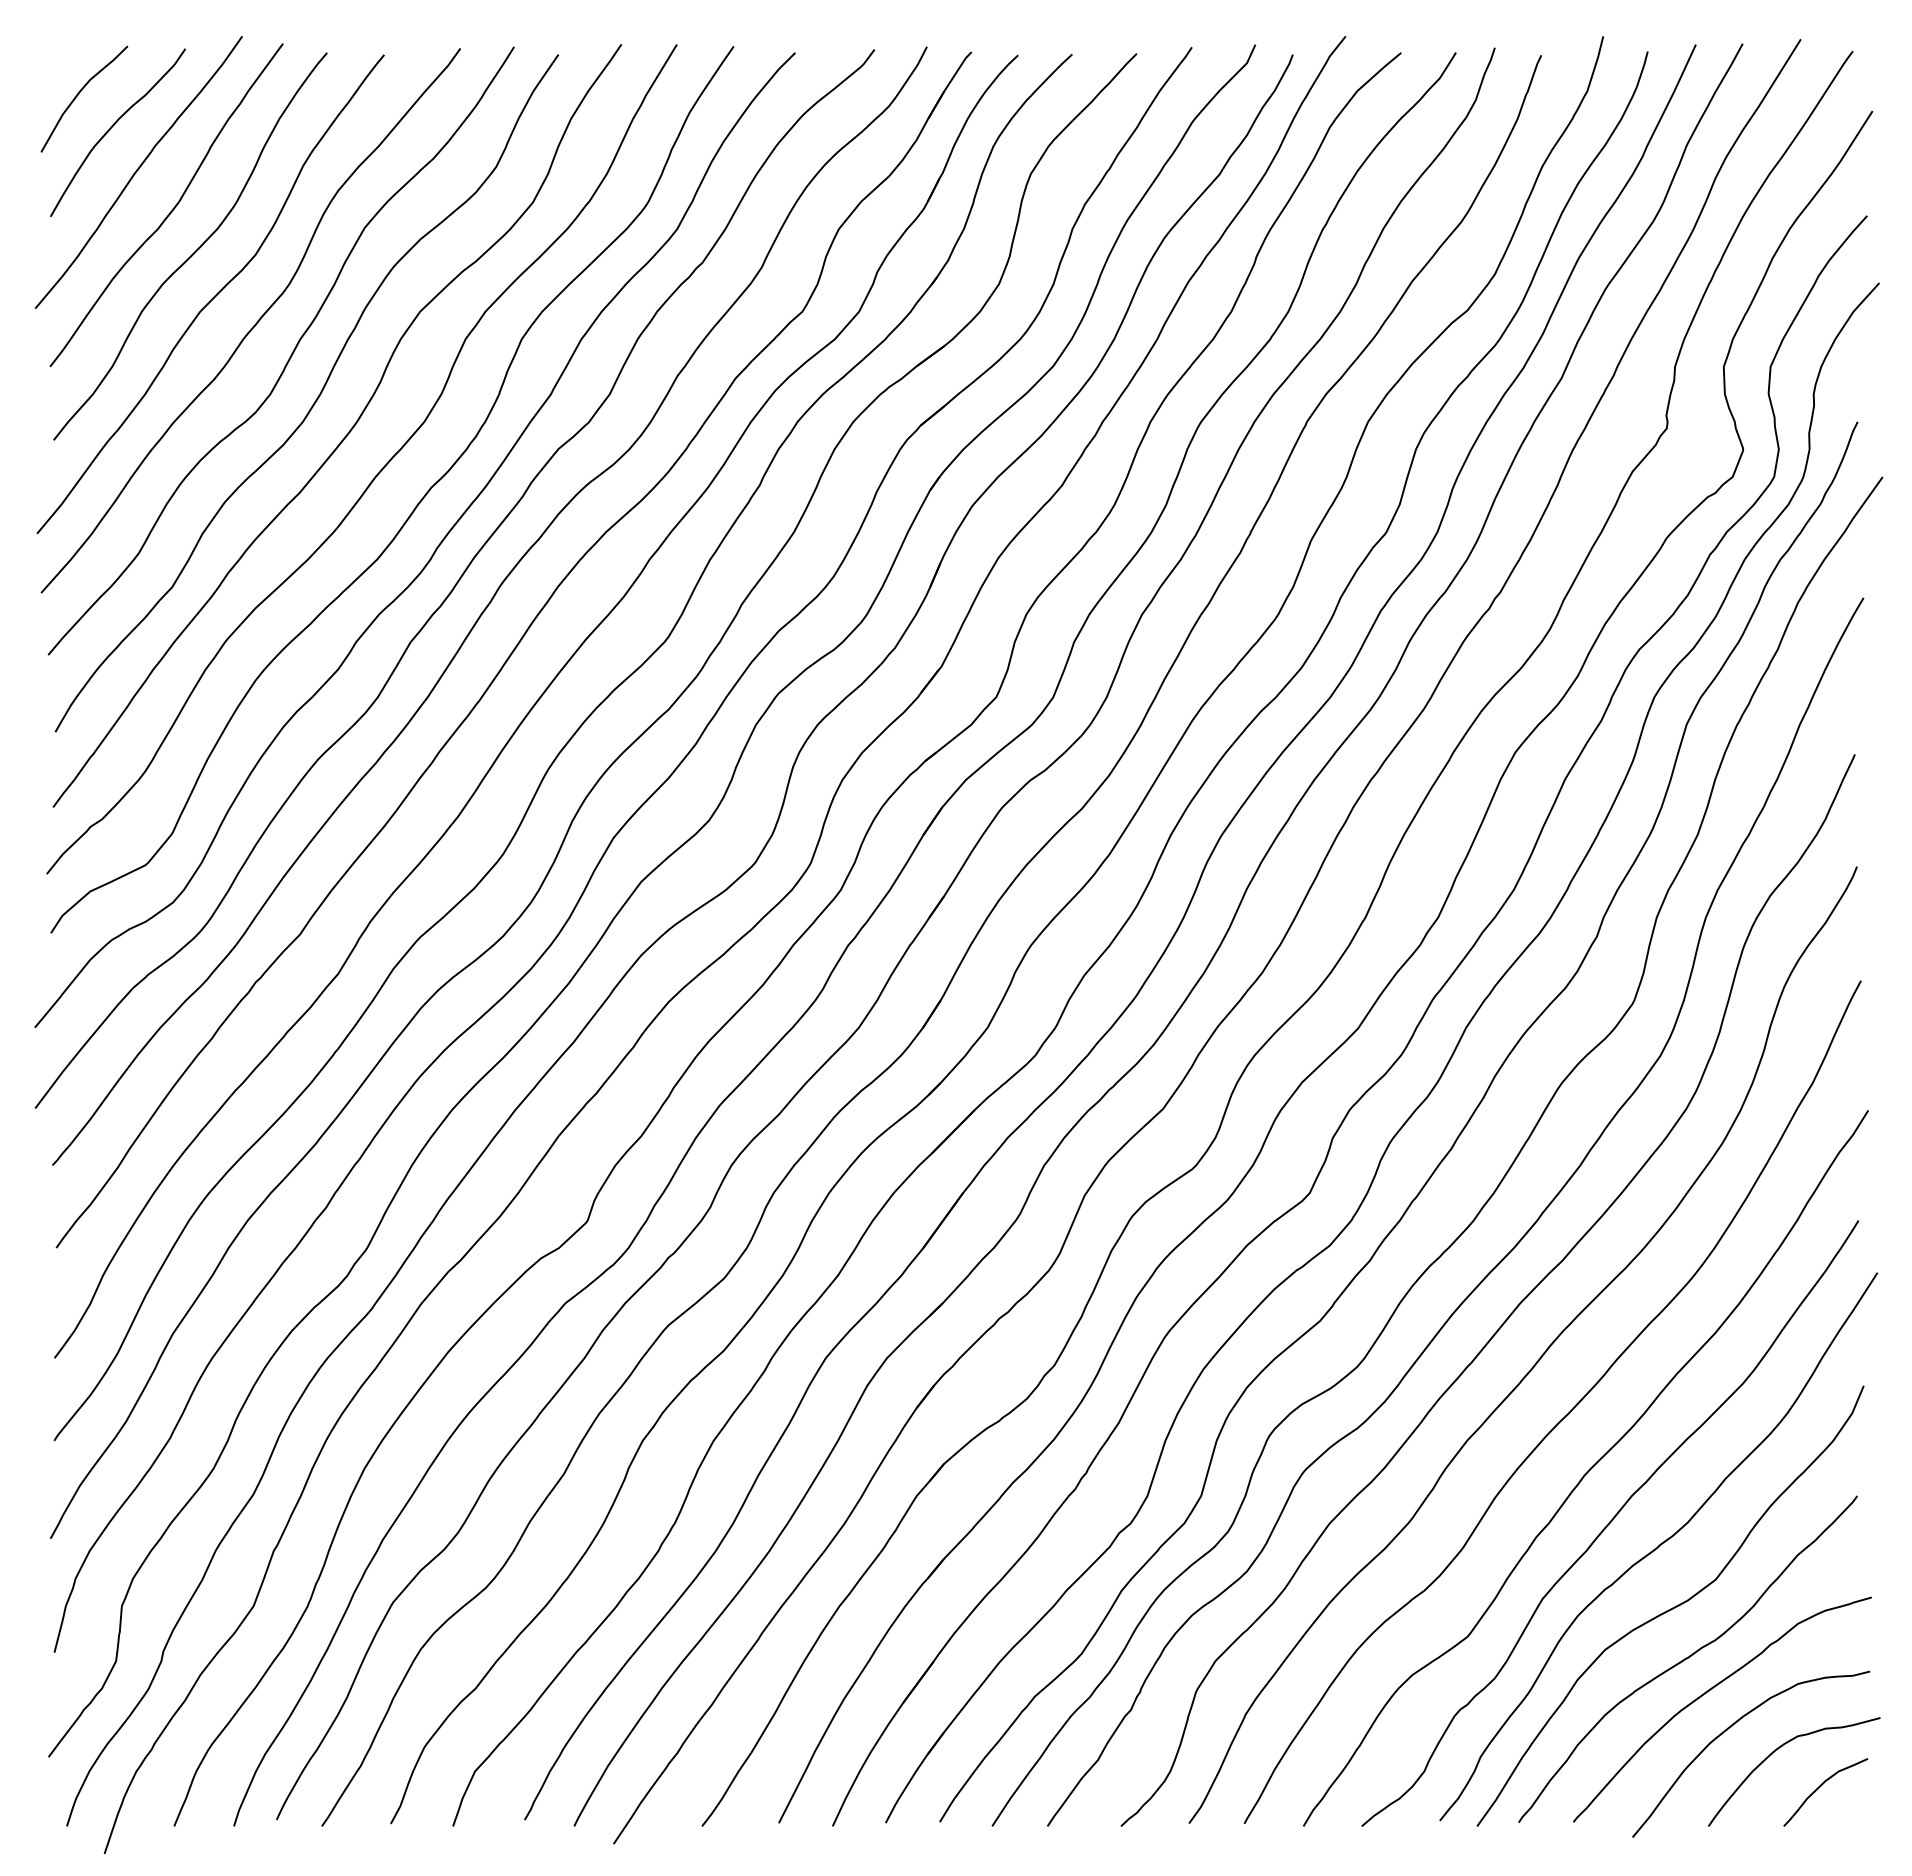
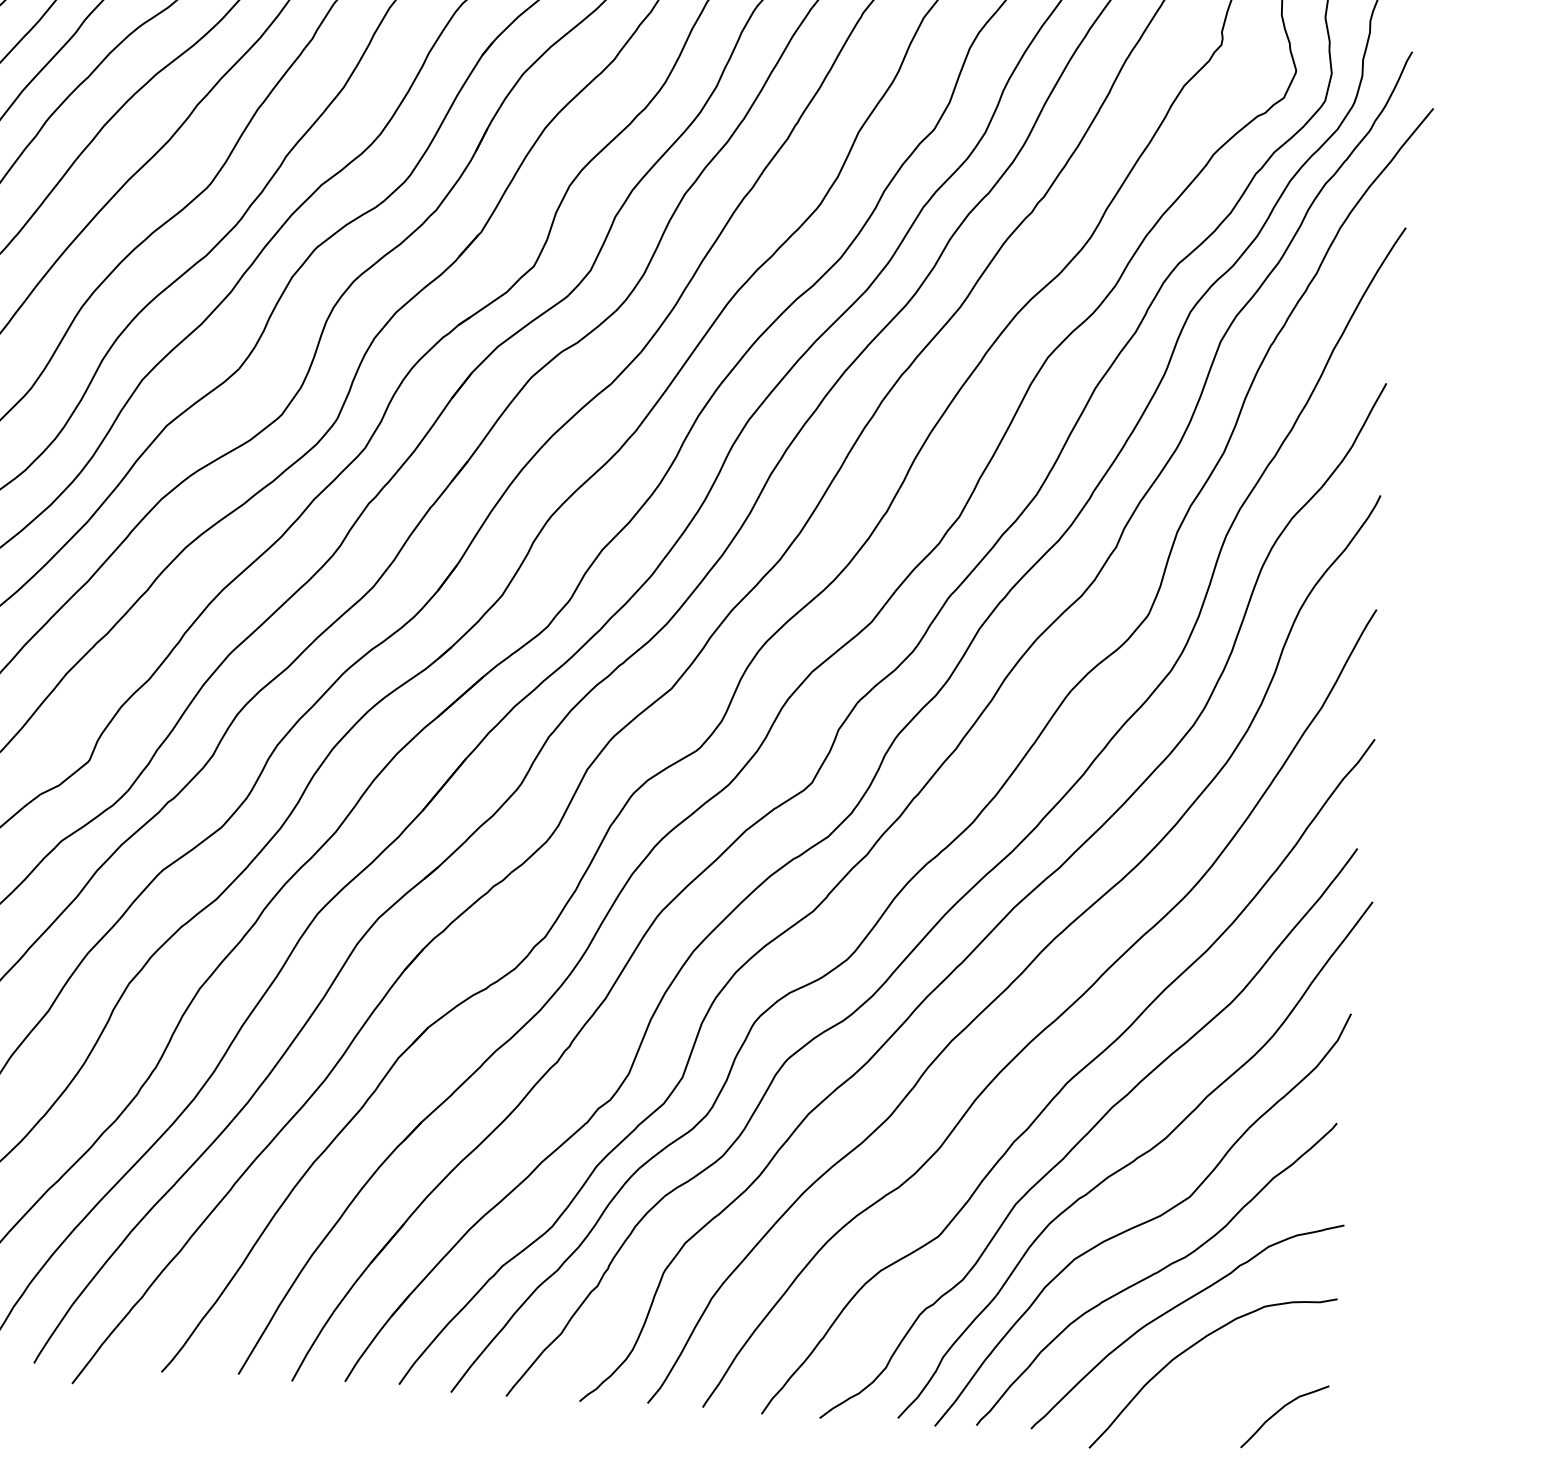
curve: (1778, 1749) -> (1240, 1370), removed

